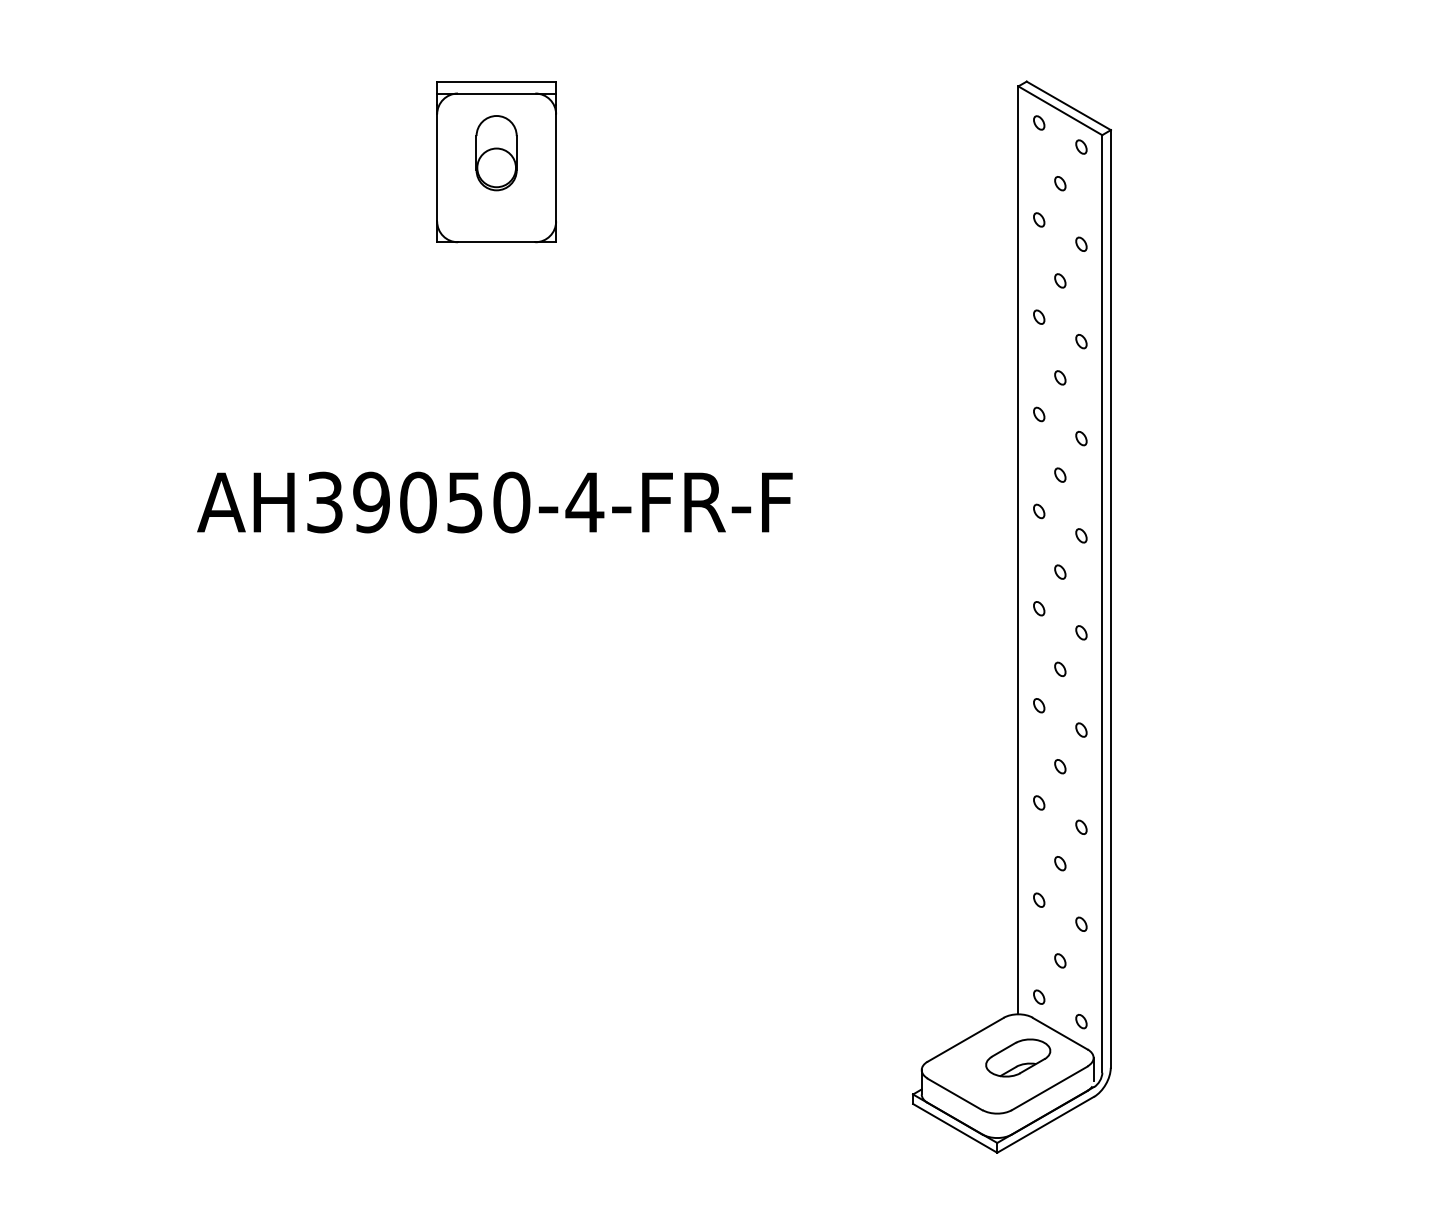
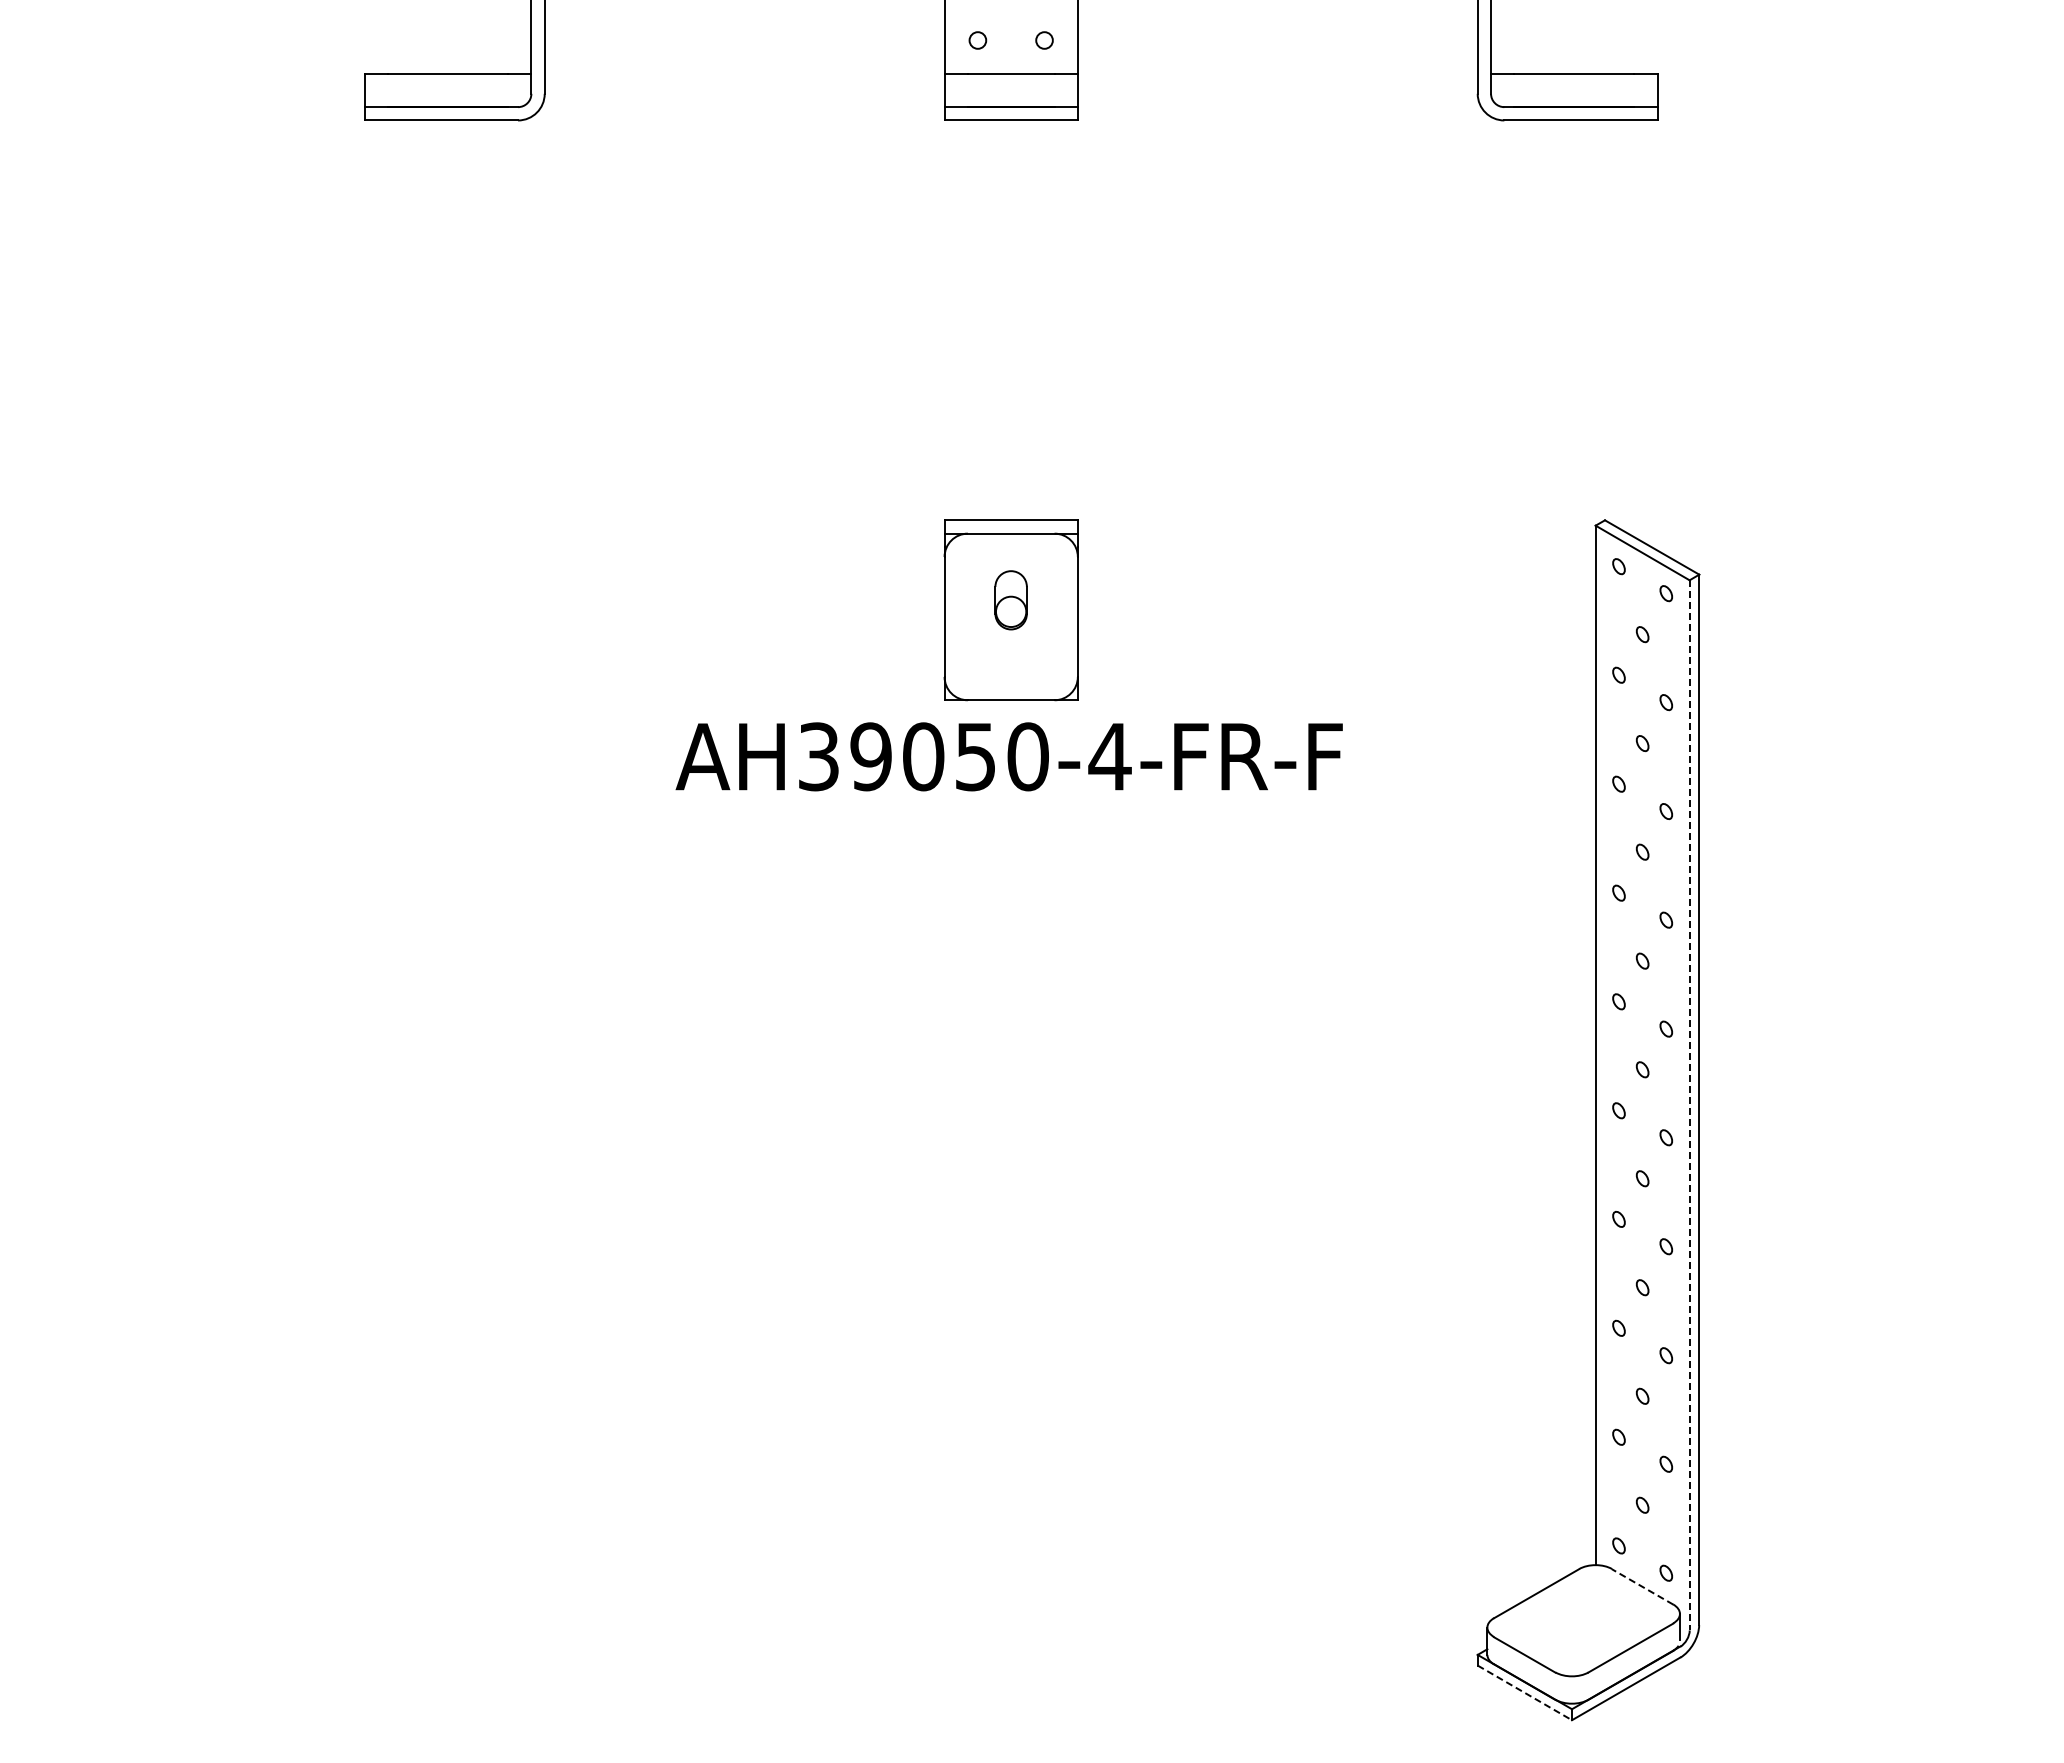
part: (496, 152) -> (1010, 599), size x0.7
text: (494, 502) -> (1008, 756), moved
line: (1102, 604) -> (1689, 1105), solid -> dashed
line: (1060, 1033) -> (1642, 1586), solid -> dashed
part: (1018, 1057) -> (1595, 1613), removed
line: (955, 1128) -> (1525, 1693), solid -> dashed

